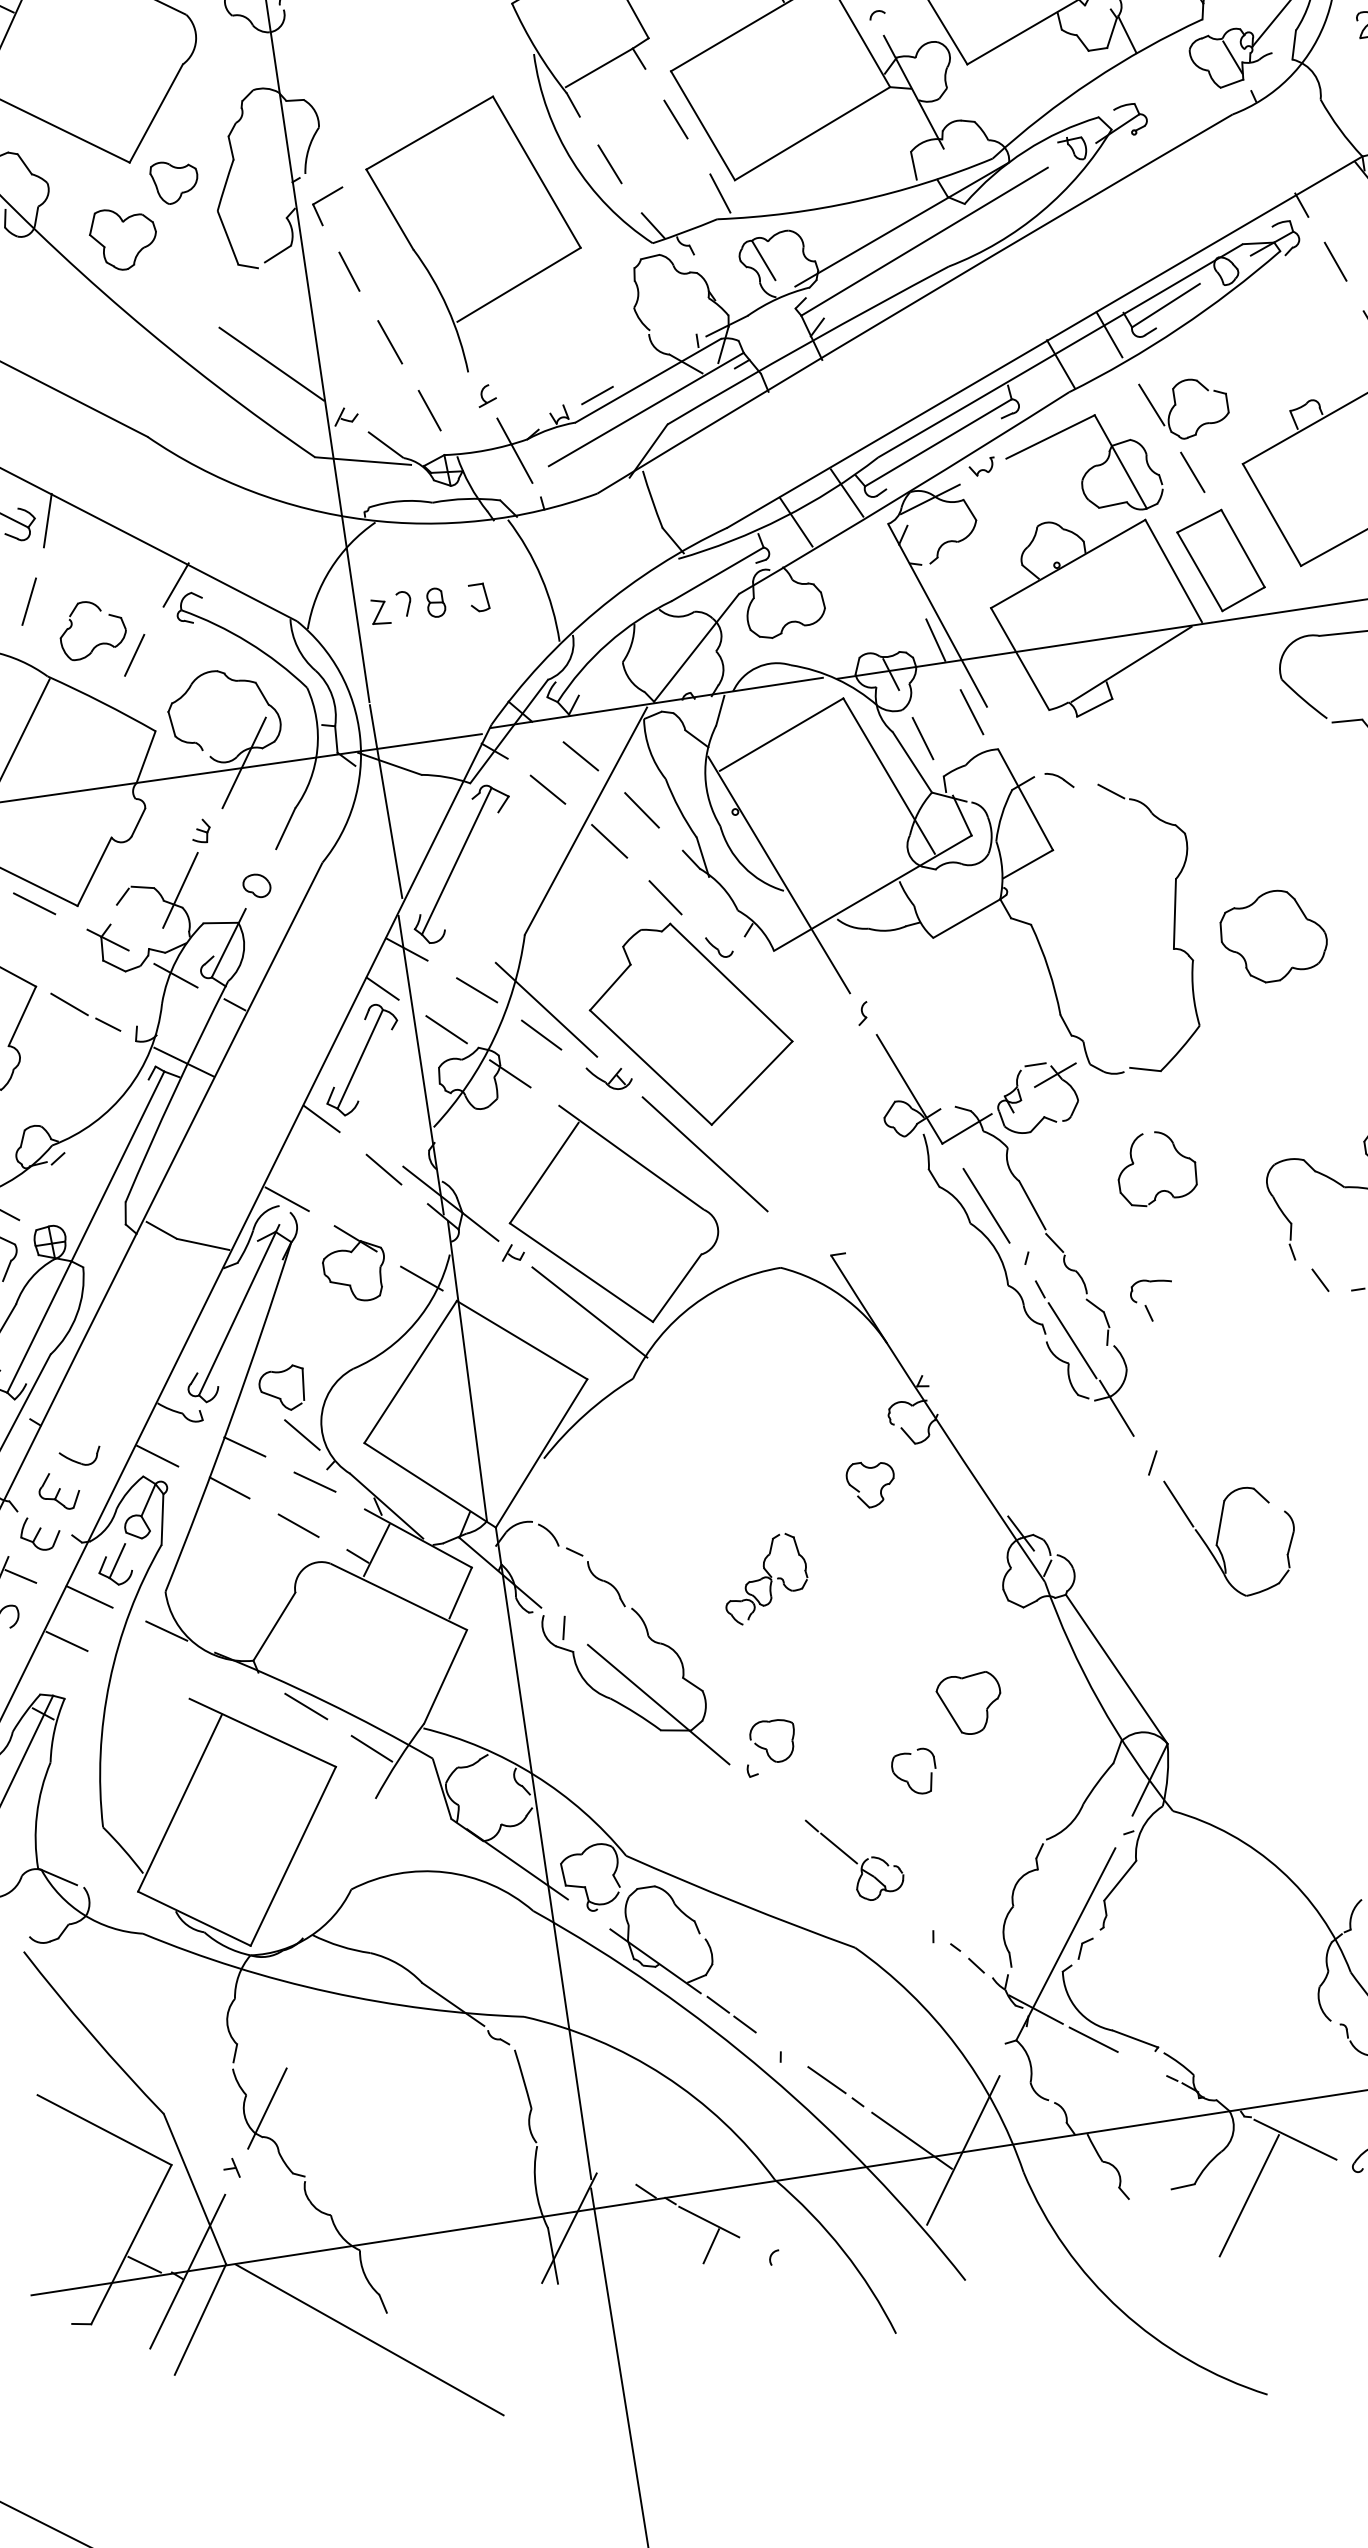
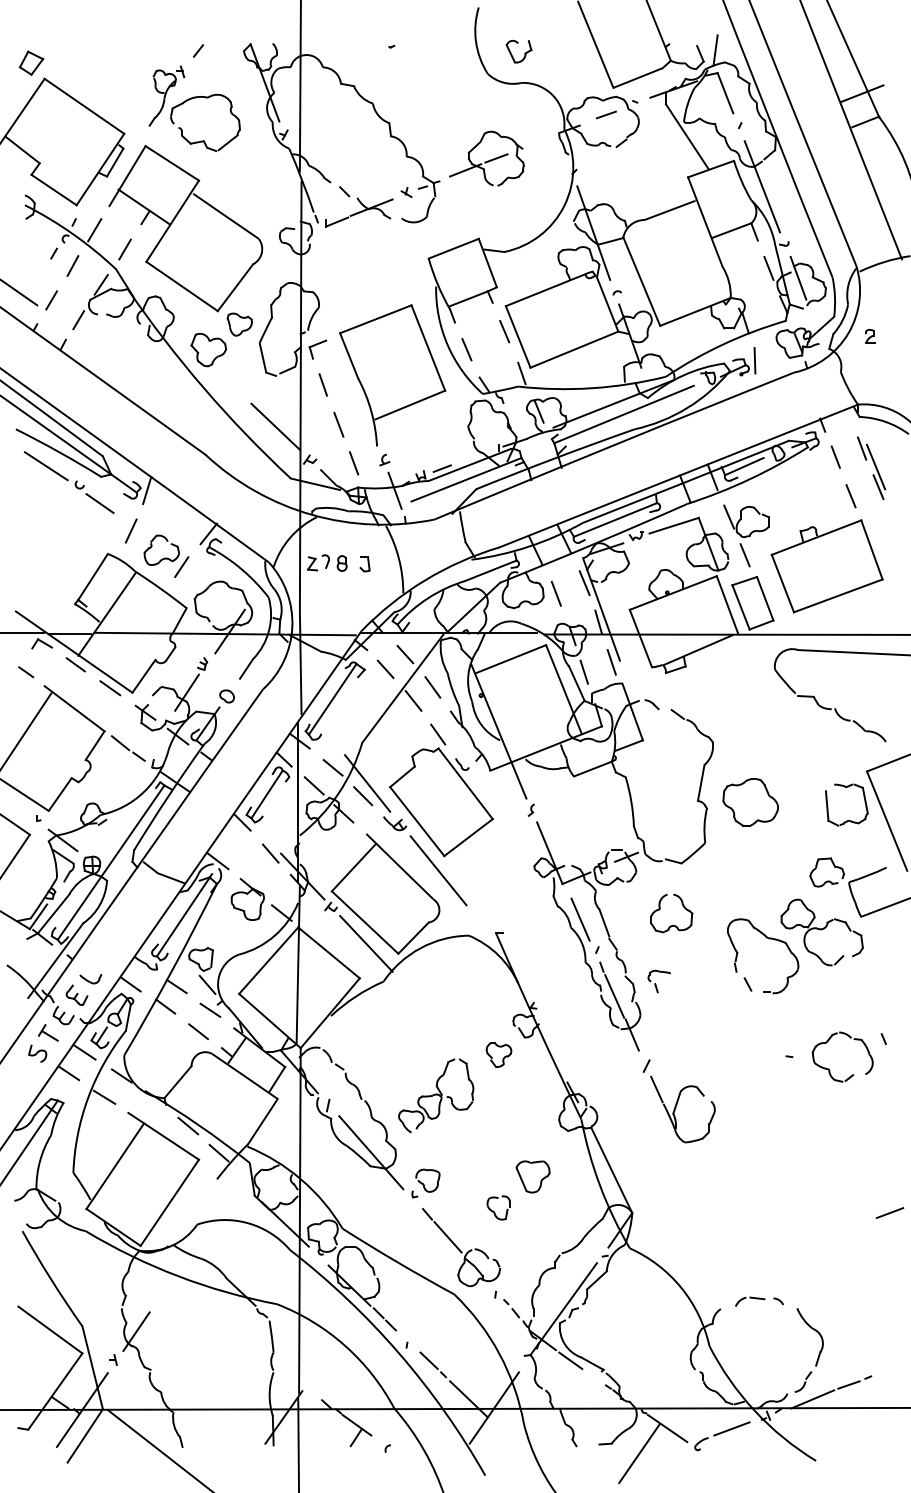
line: (1154, 102) -> (754, 360), added
line: (898, 571) -> (584, 583), added
line: (846, 598) -> (555, 593), added
part: (765, 1578) -> (436, 1095), size x1.67
line: (139, 1674) -> (104, 1096), added
part: (855, 1857) -> (461, 1247), size x1.67

